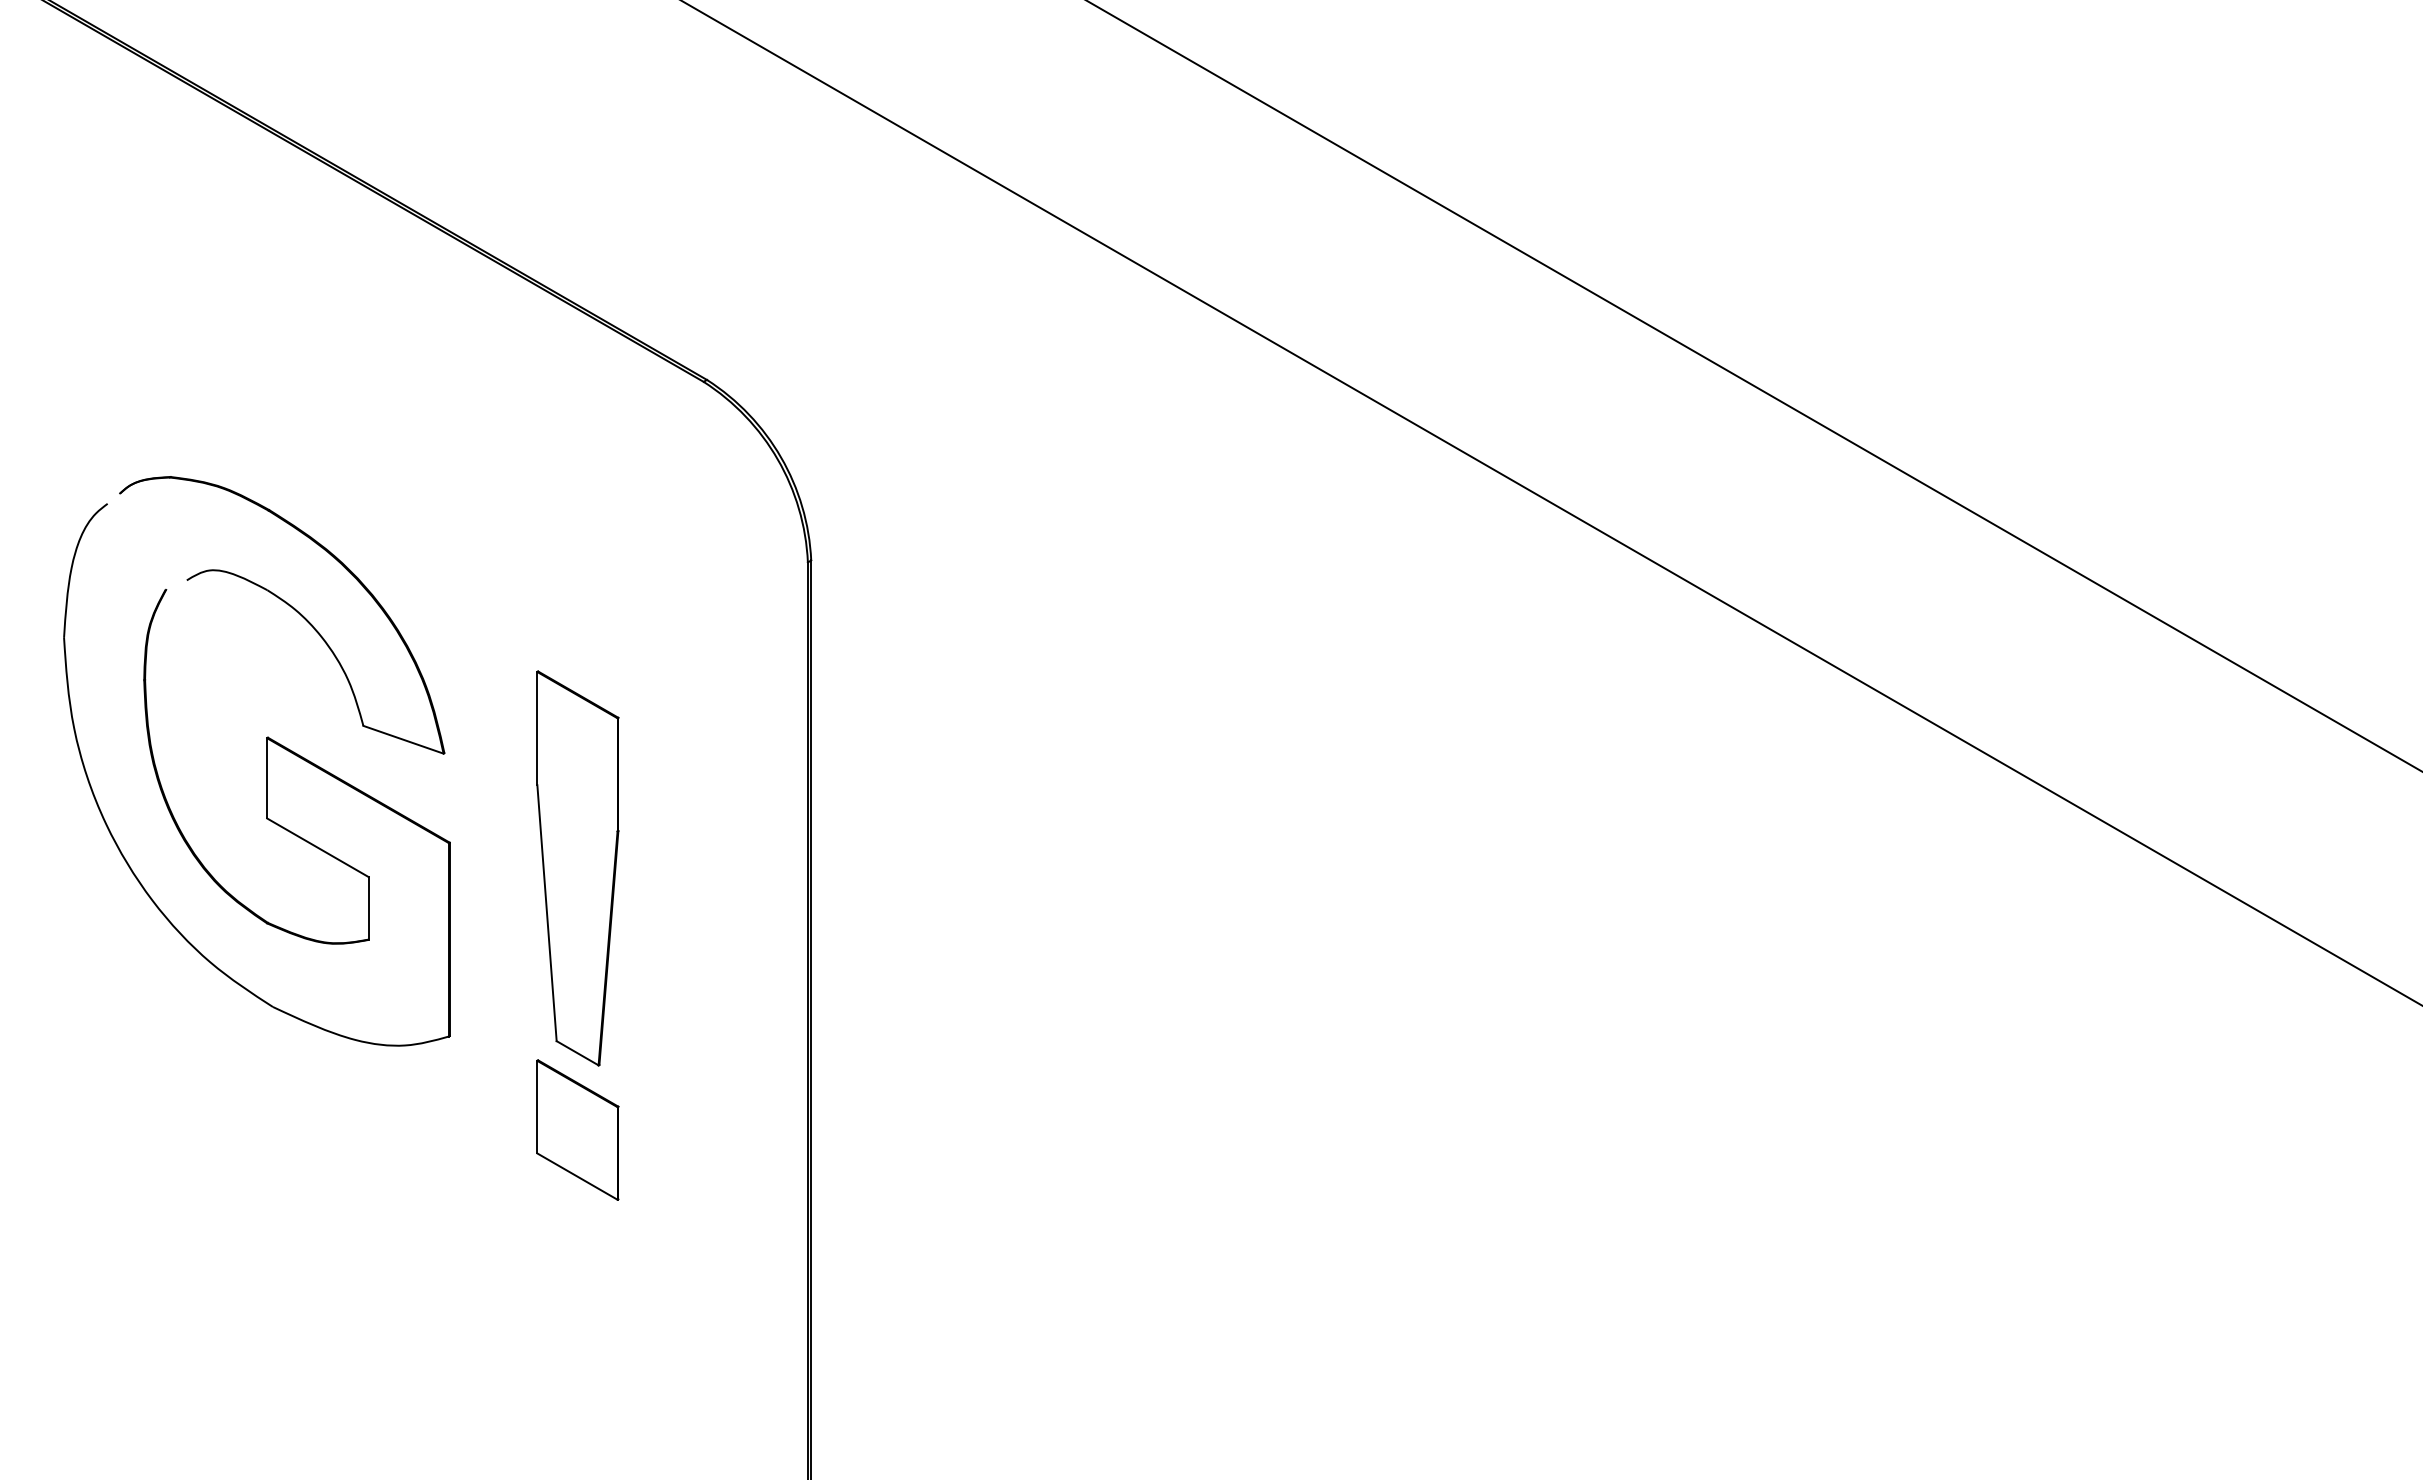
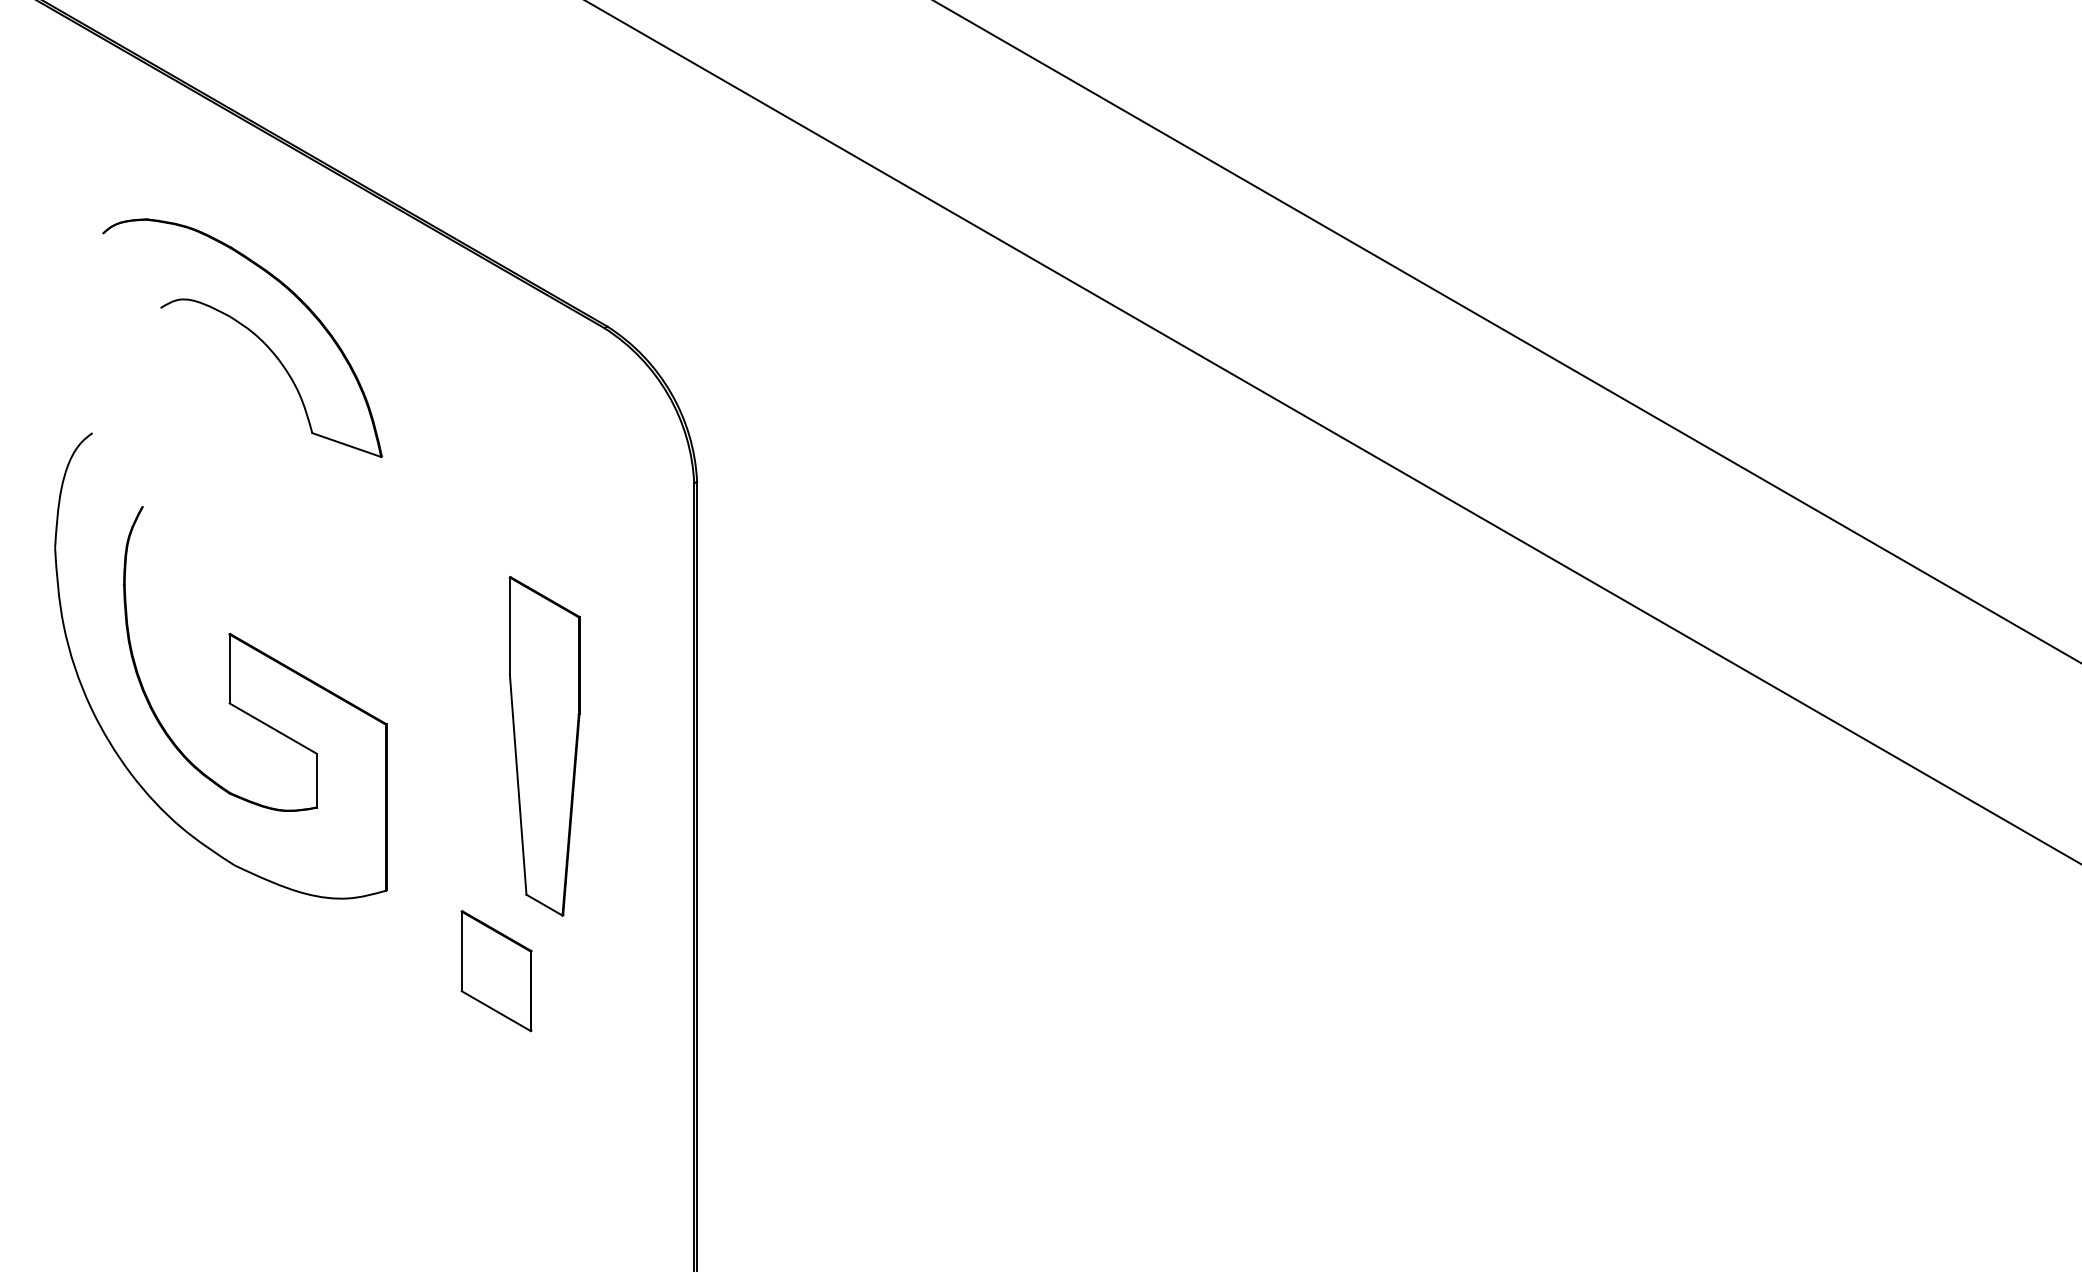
part: (290, 607) -> (249, 331), moved
part: (577, 868) -> (544, 746), moved

